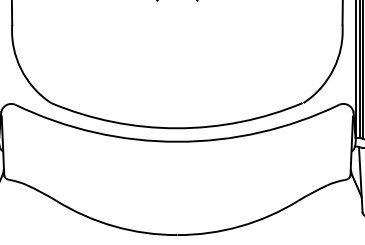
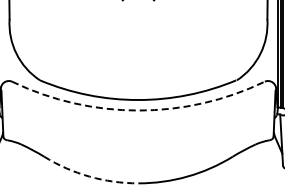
arc: (177, 141) -> (138, 110), solid -> dashed
arc: (114, 226) -> (89, 176), solid -> dashed

